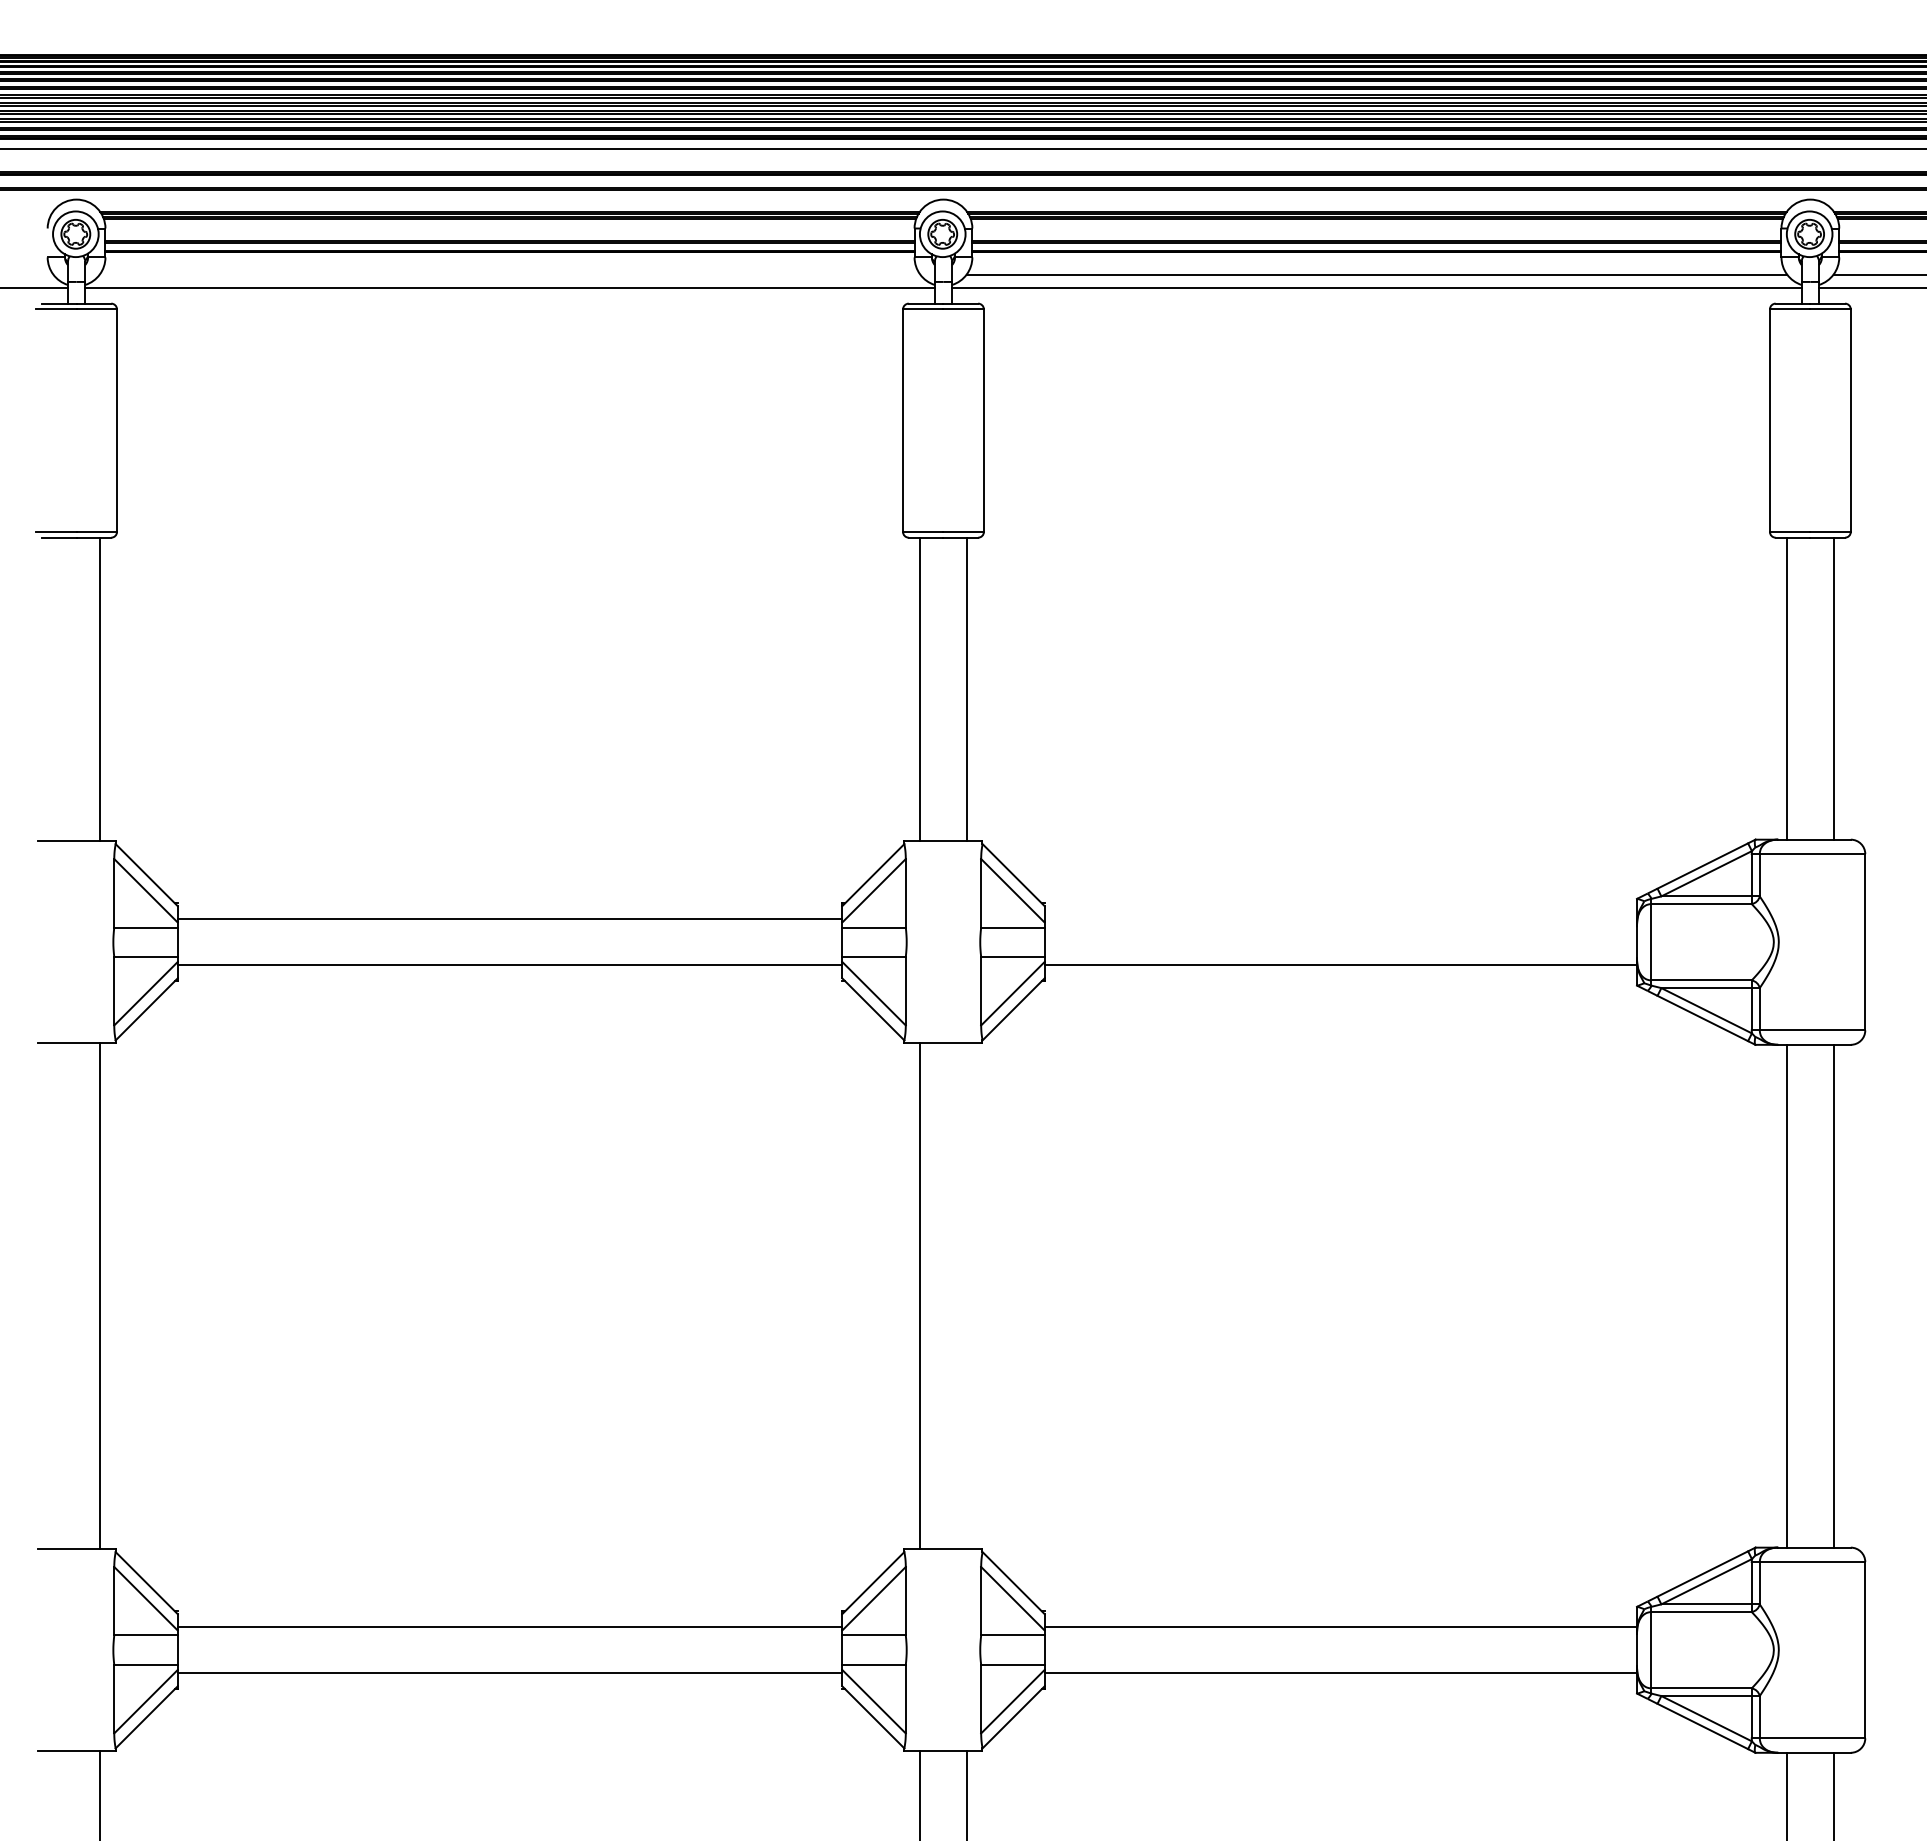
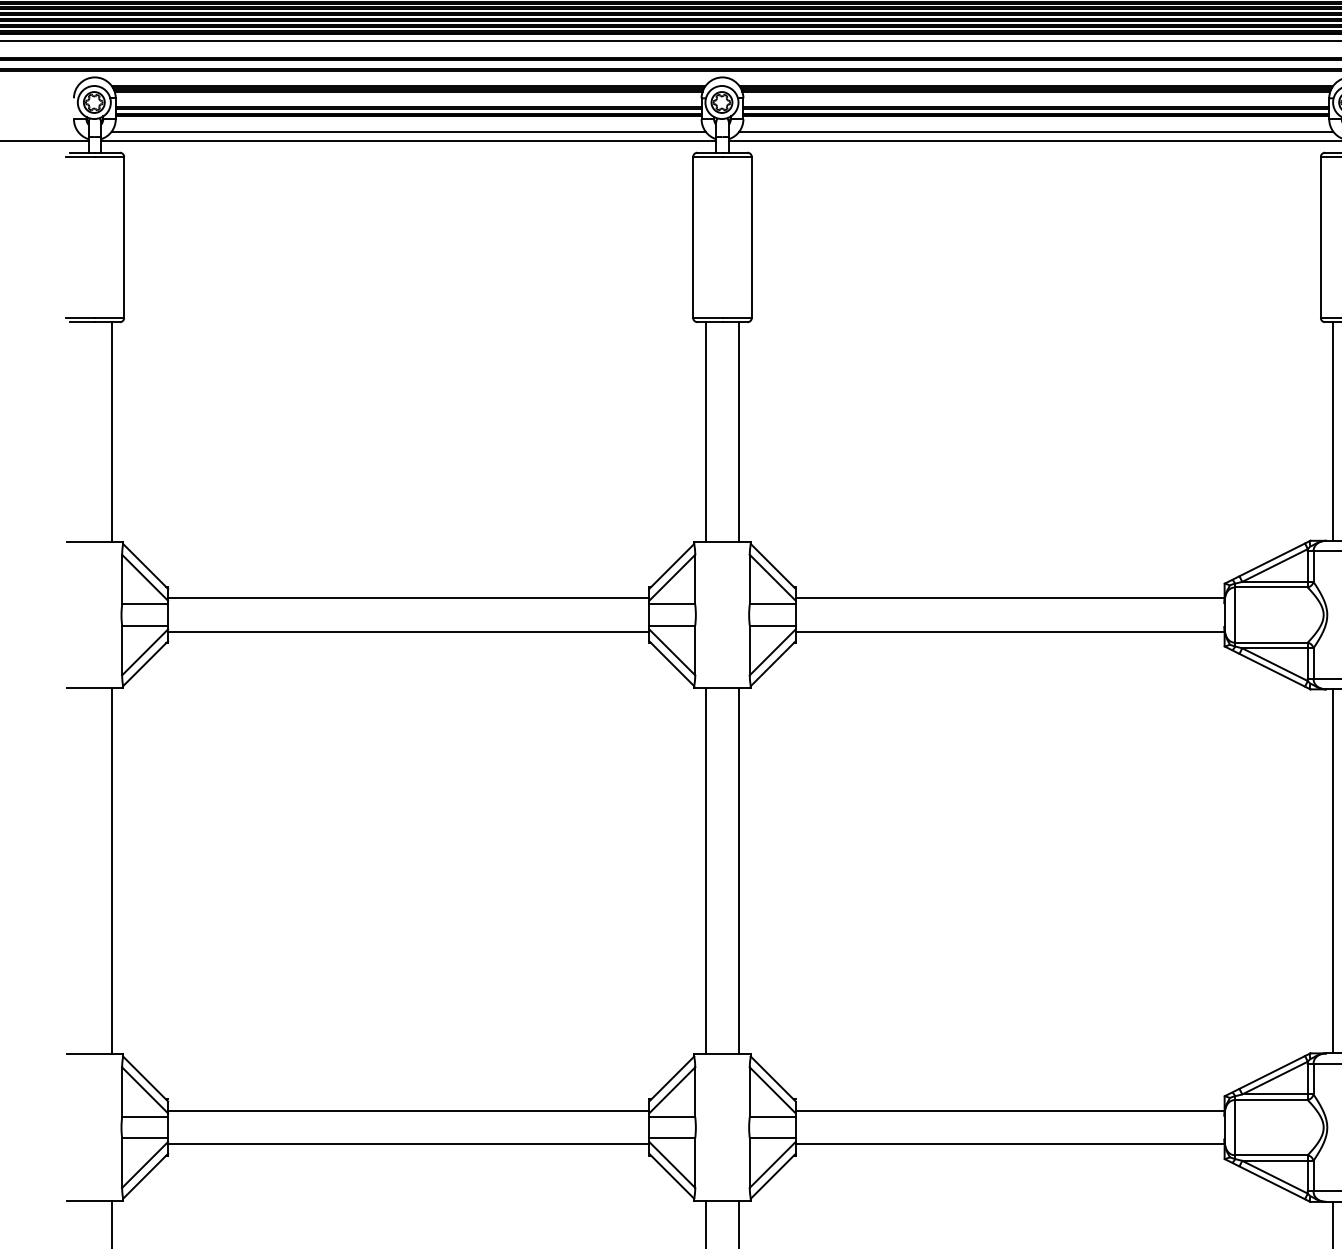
line: (509, 274) -> (408, 131), added
line: (1340, 919) -> (1009, 598), added
line: (966, 1296) -> (739, 871), added

